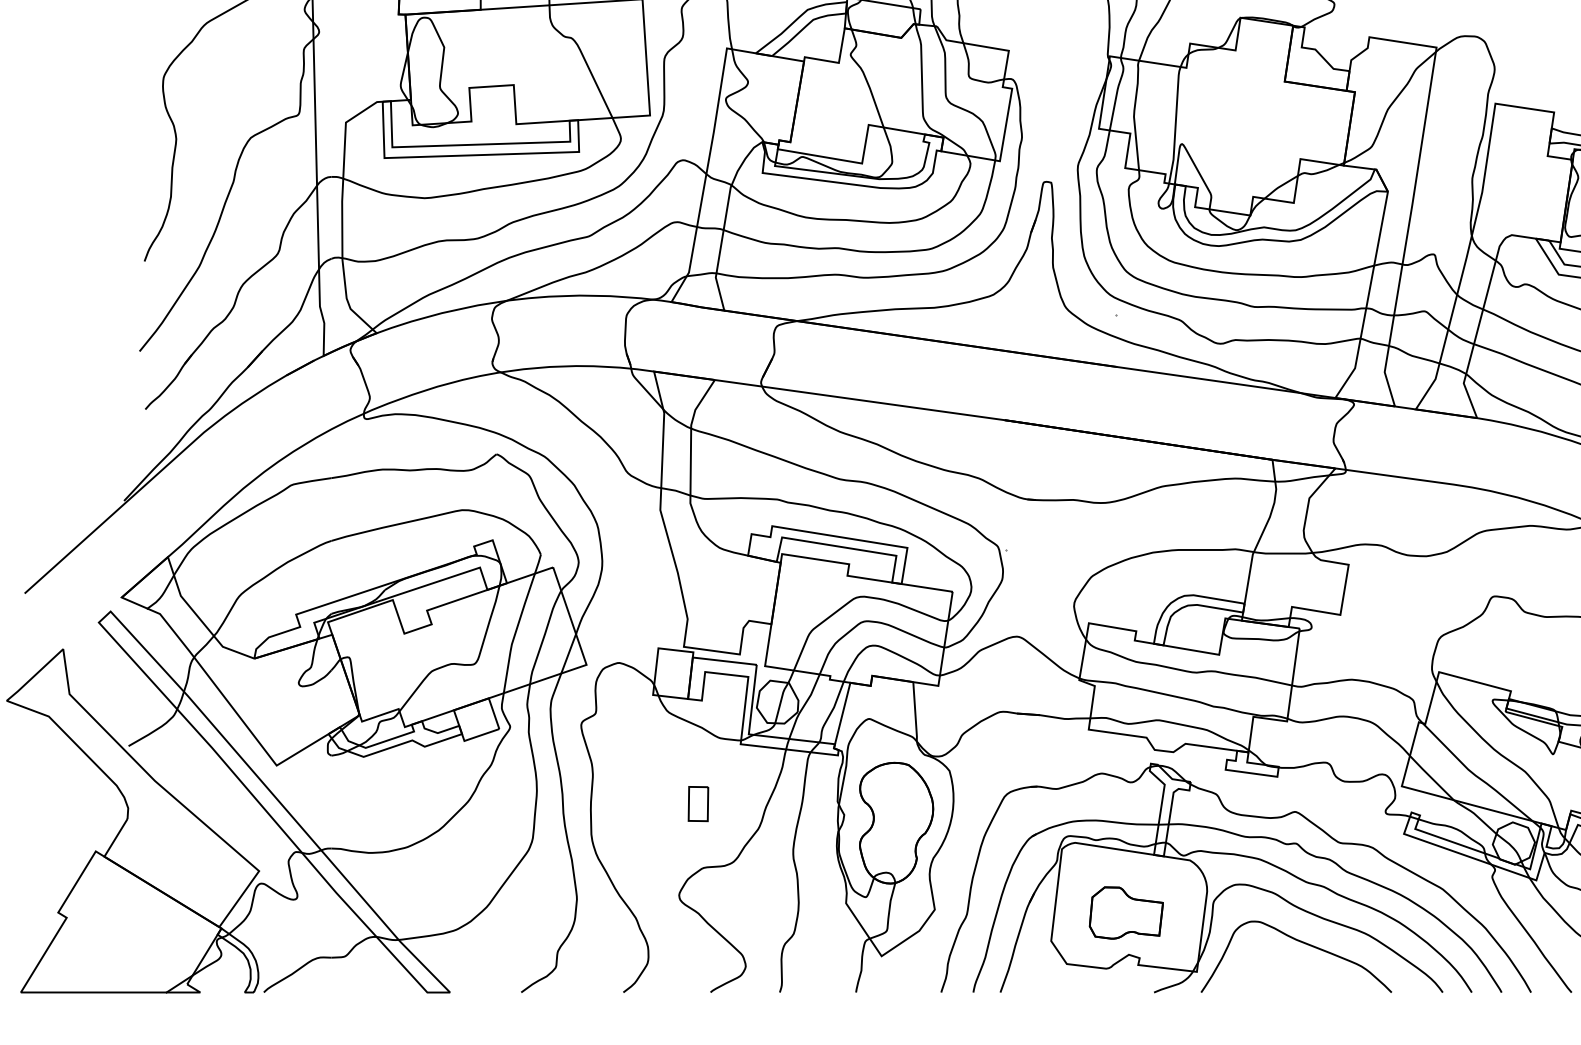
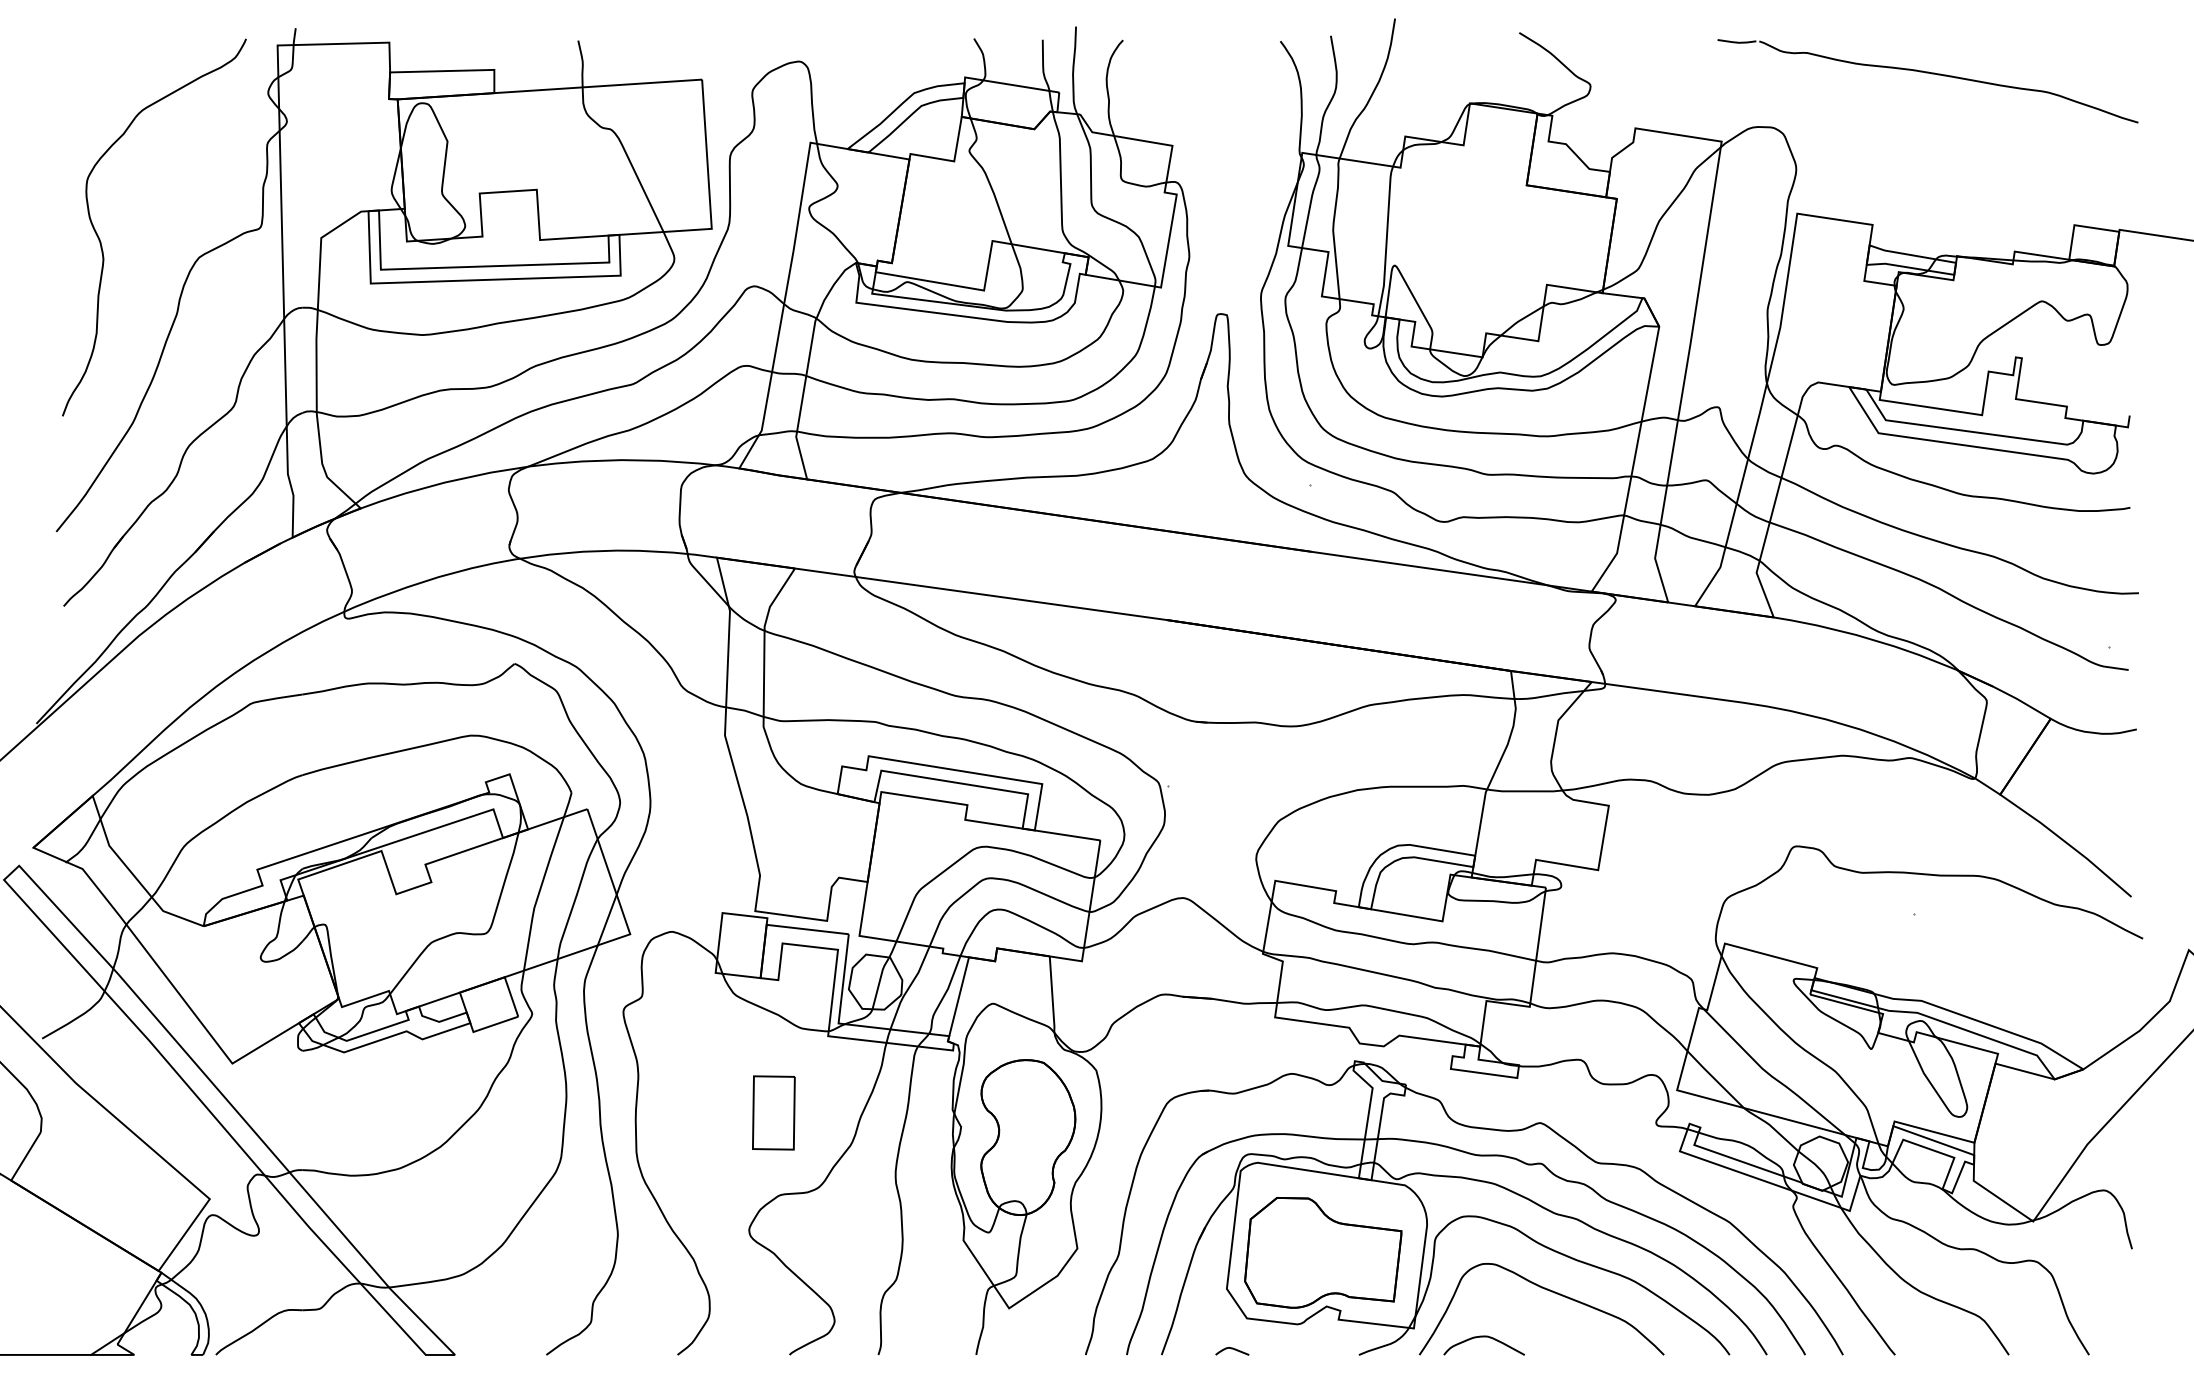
part: (698, 803) -> (773, 1112), size x1.67
part: (1126, 912) -> (1323, 1252), size x1.67
curve: (1251, 978) -> (1483, 1337), added
curve: (1055, 988) -> (1232, 1349), added

